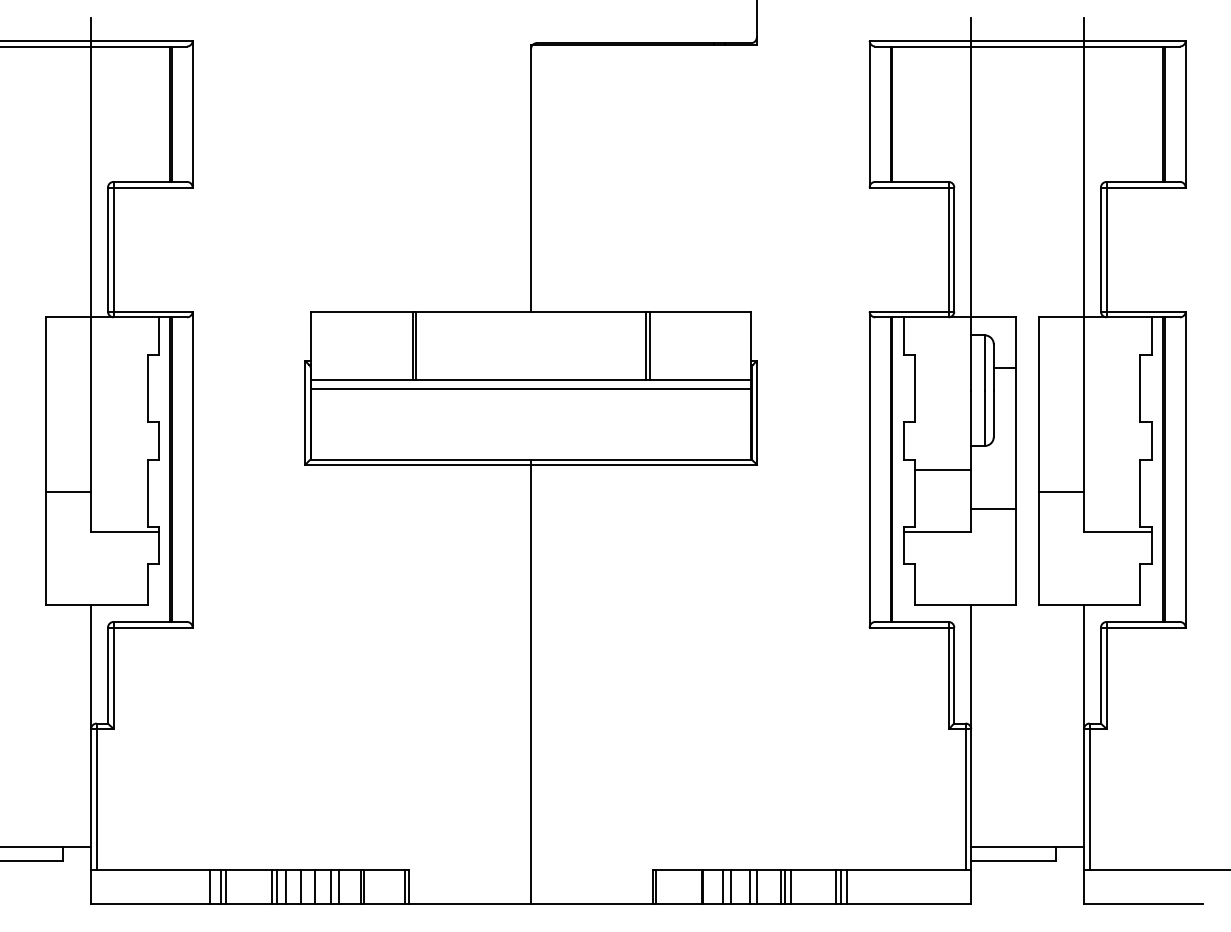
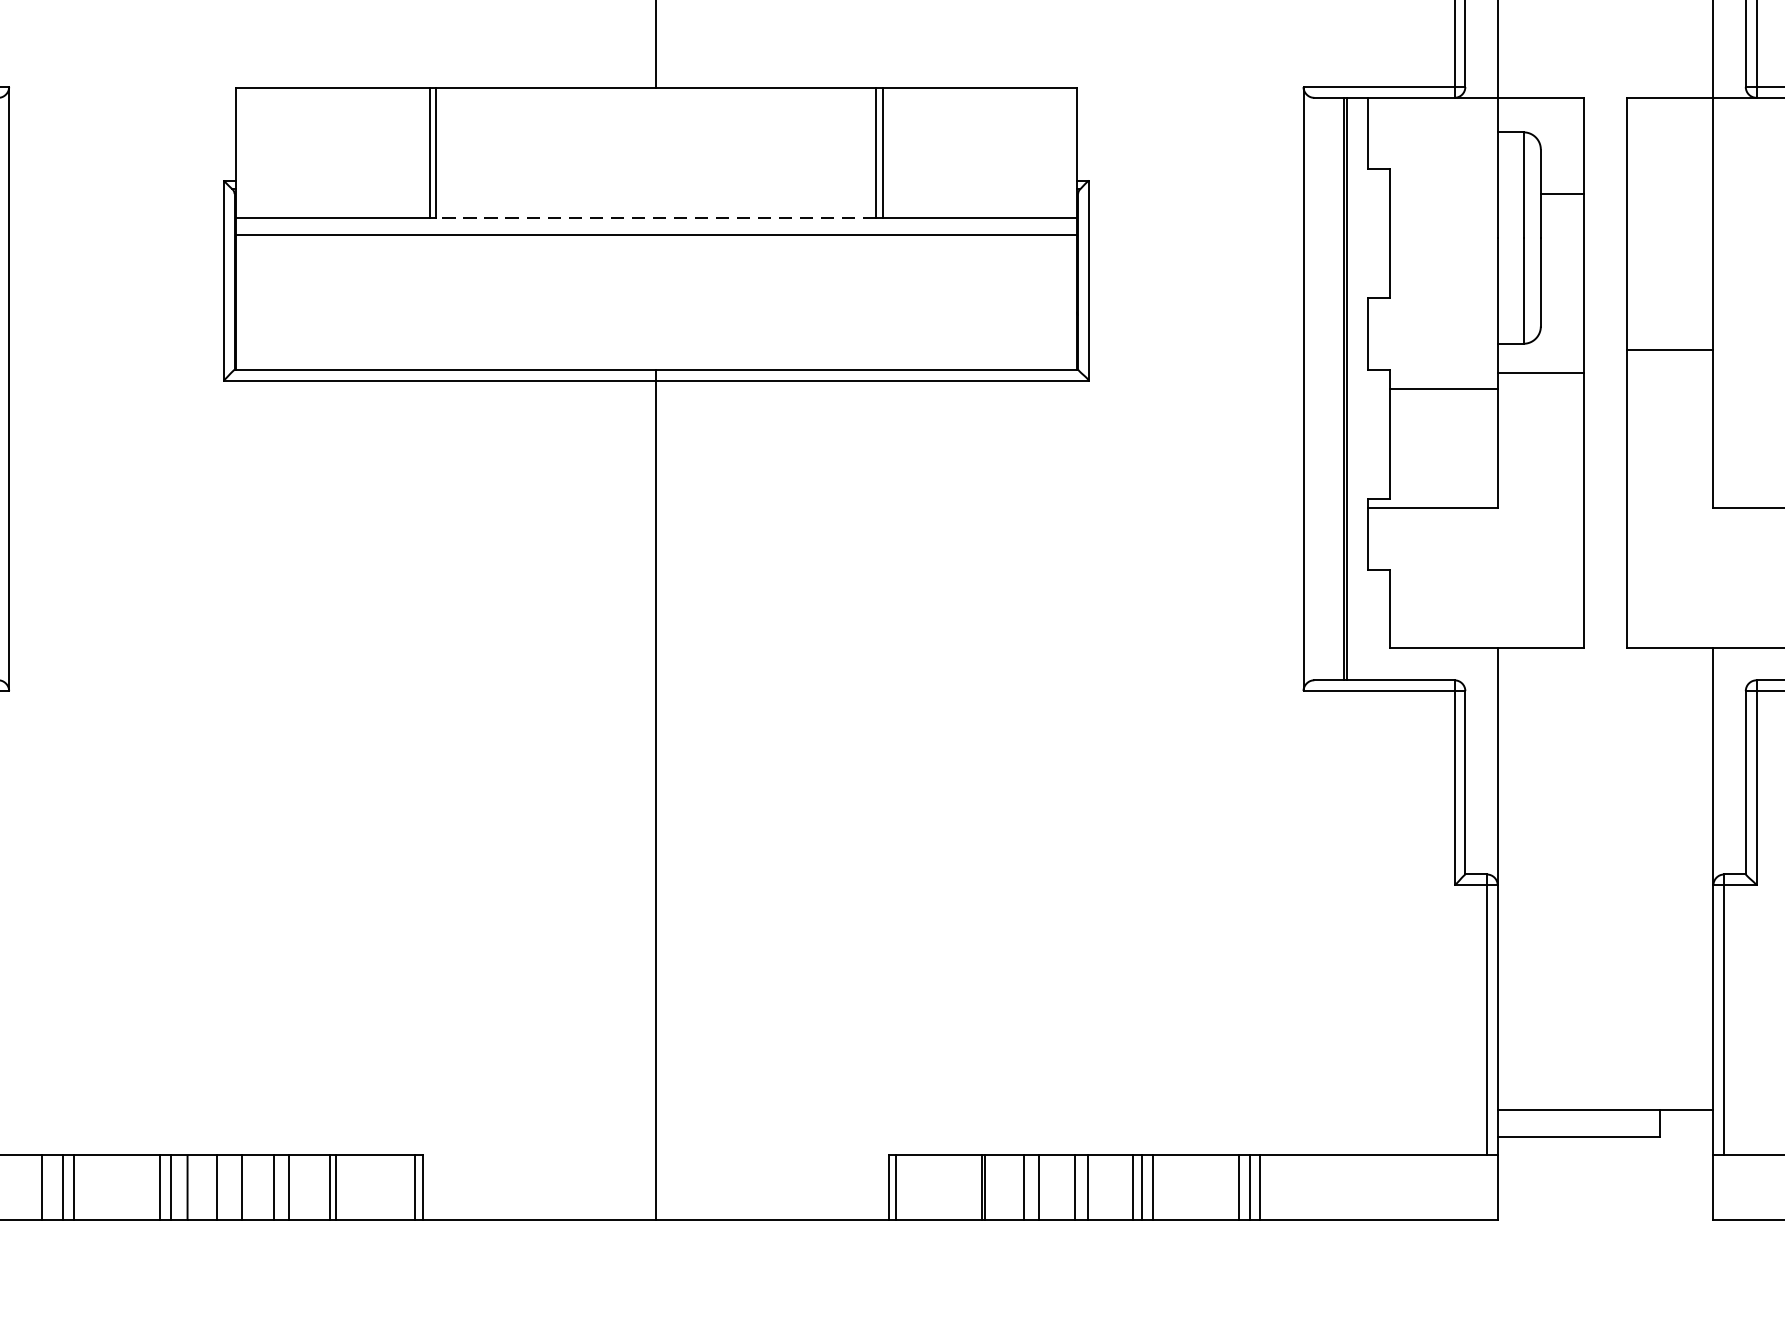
line: (530, 380) -> (655, 218), solid -> dashed
line: (1061, 492) -> (1670, 350), moved
line: (993, 509) -> (1540, 373), moved

